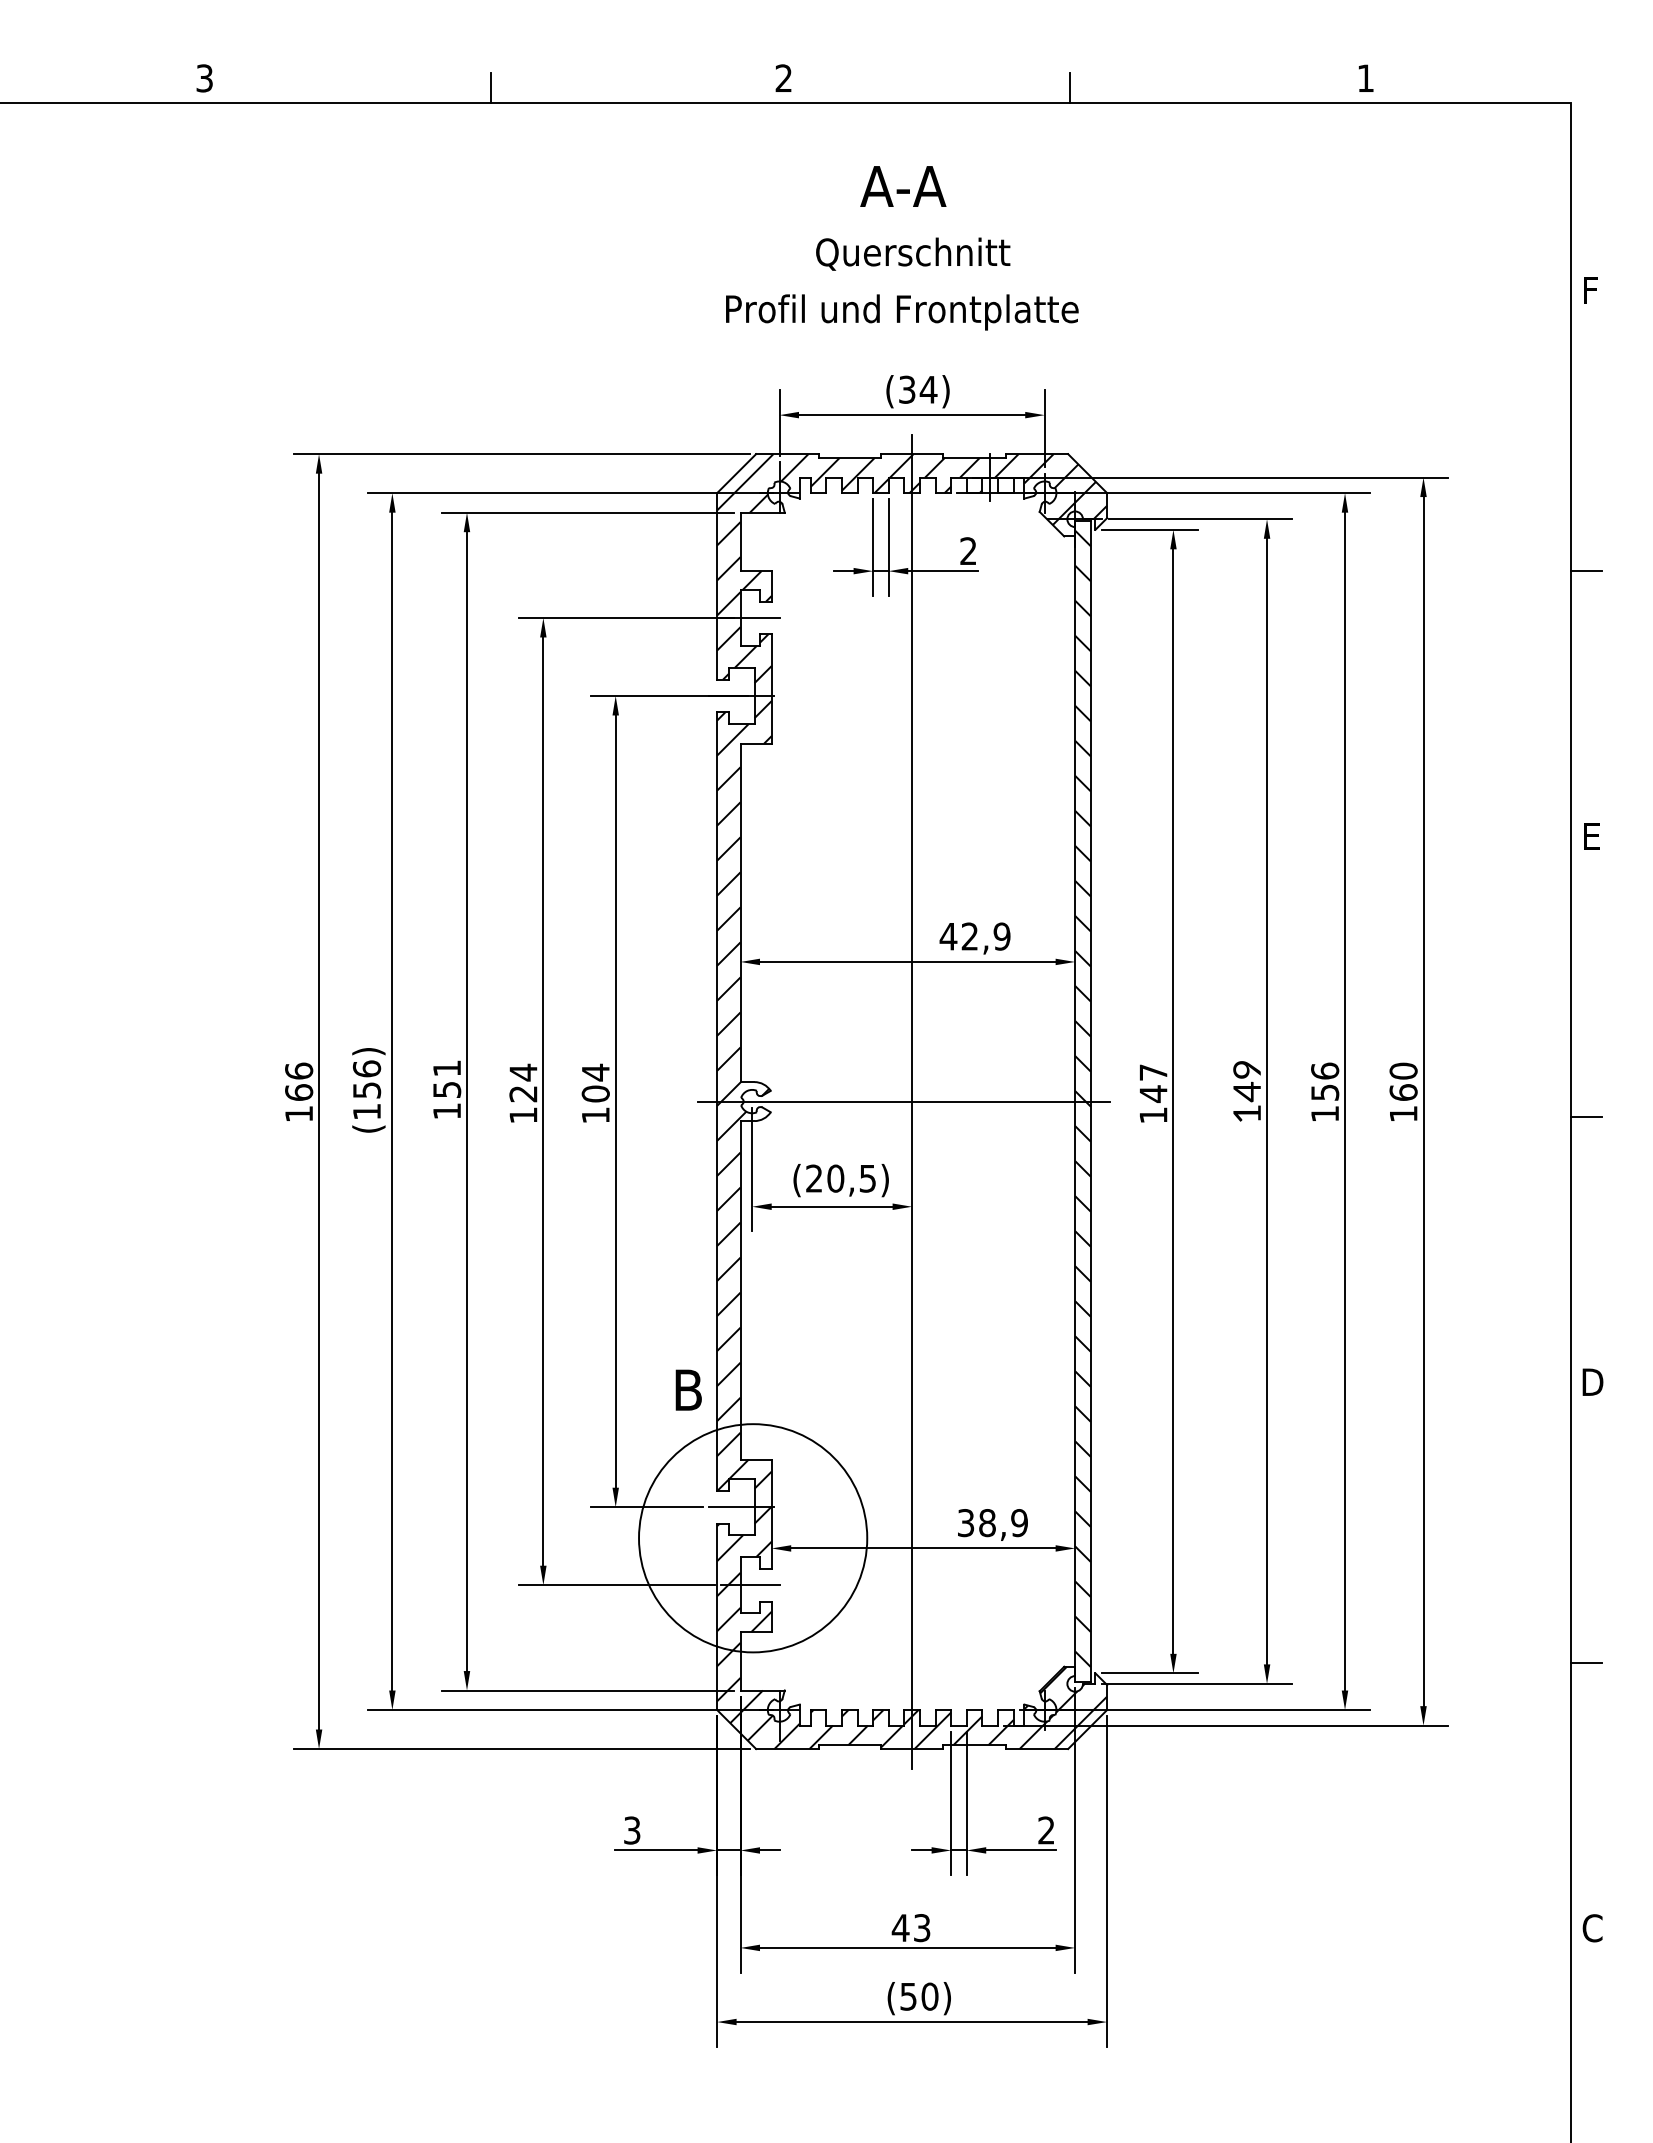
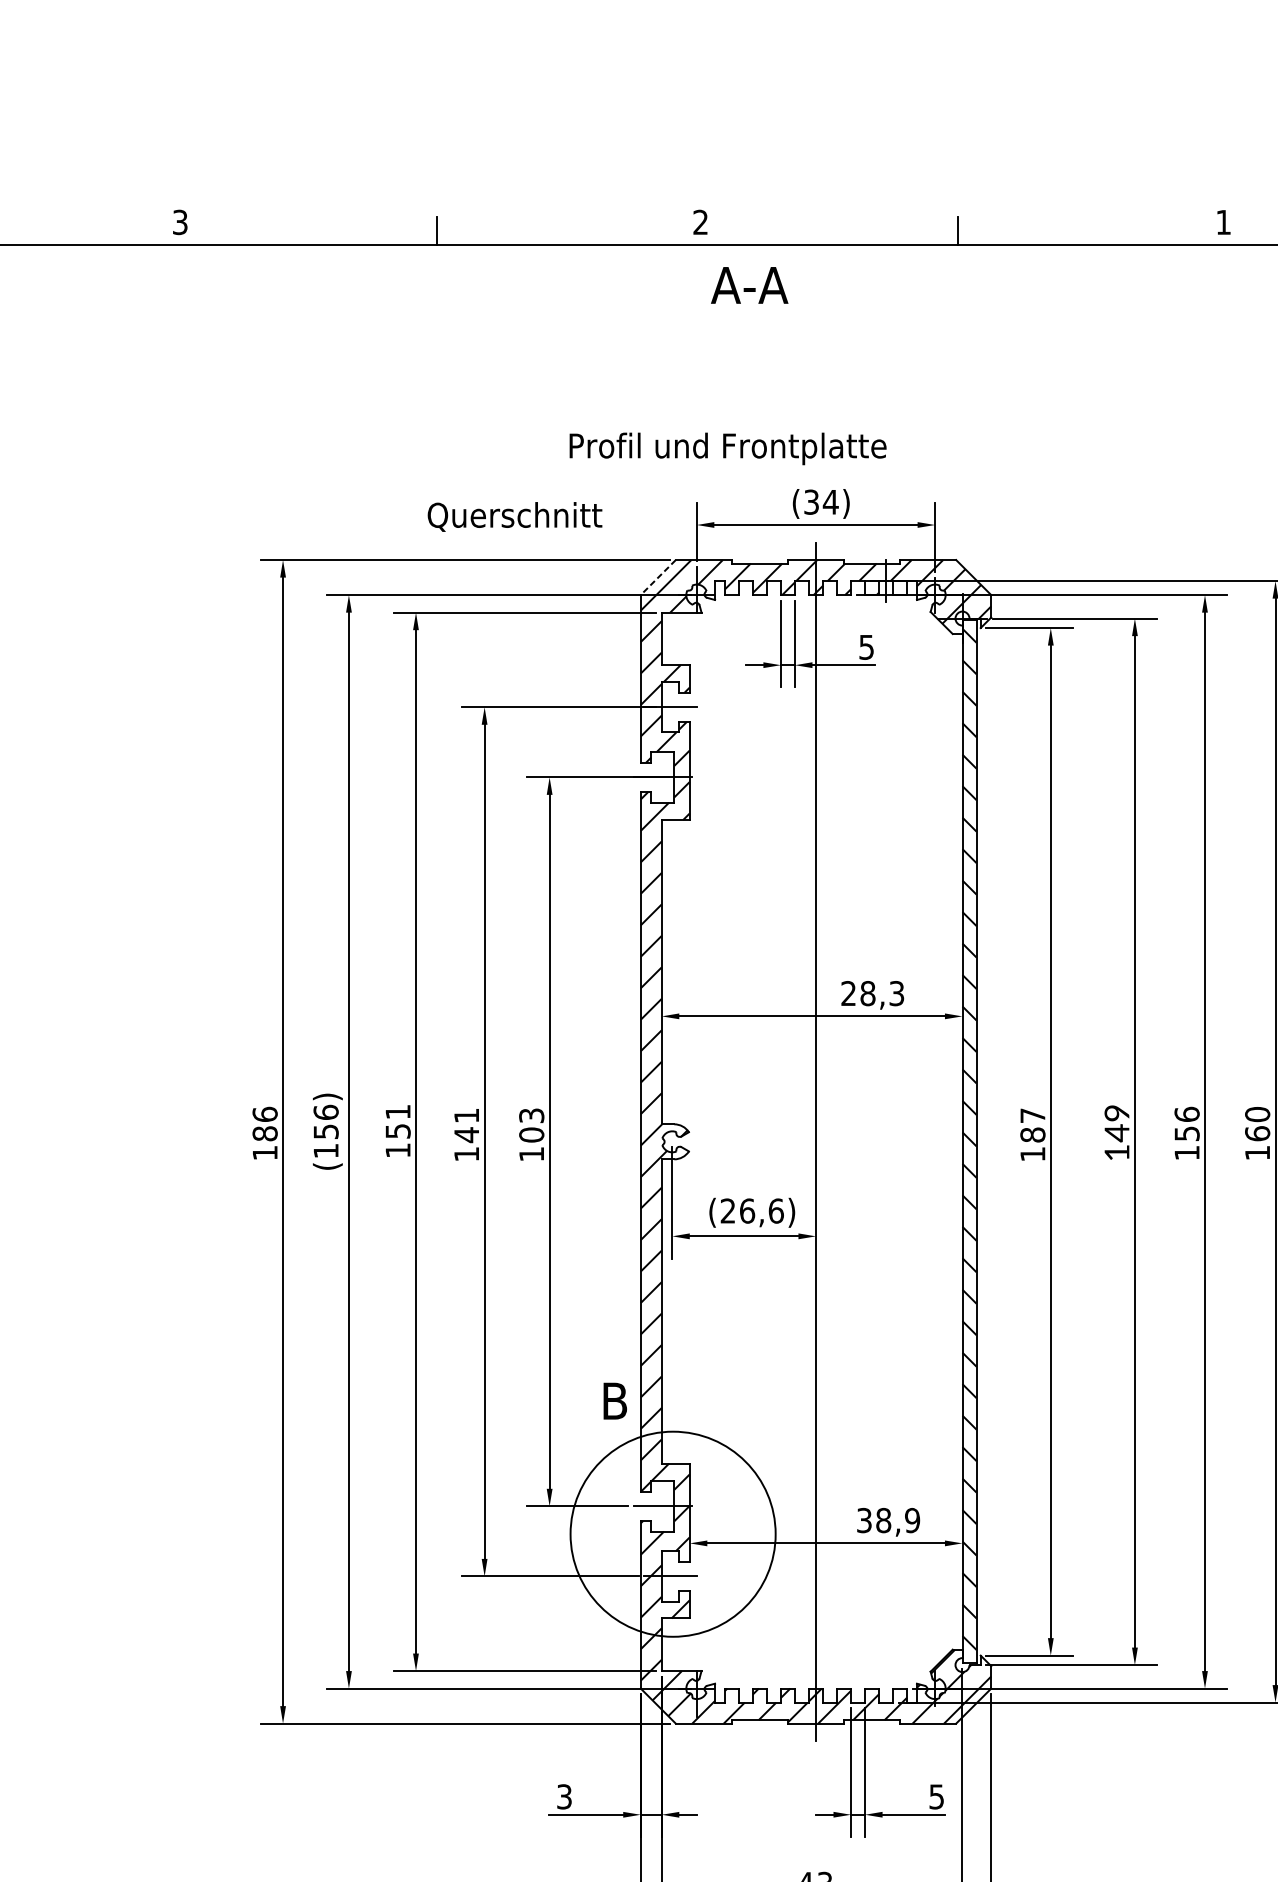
text: (903, 186) -> (749, 285), moved
text: (913, 253) -> (515, 516), moved
text: (902, 312) -> (728, 448), moved
line: (736, 473) -> (658, 577), solid -> dashed
text: (968, 551) -> (866, 647), 2 -> 5
text: (974, 936) -> (872, 993), 42,9 -> 28,3
text: (595, 1072) -> (531, 1115), 104 -> 103
text: (523, 1083) -> (466, 1125), 124 -> 141
text: (299, 1092) -> (265, 1133), 166 -> 186
text: (1153, 1094) -> (1032, 1135), 147 -> 187
line: (903, 1101) -> (808, 1141), removed
text: (851, 1178) -> (761, 1210), (20,5) -> (26,6)
text: (1046, 1830) -> (936, 1796), 2 -> 5

